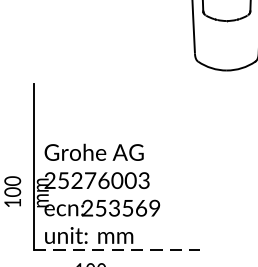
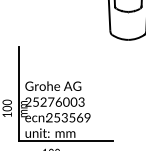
line: (117, 250) -> (66, 141), dashed -> solid

